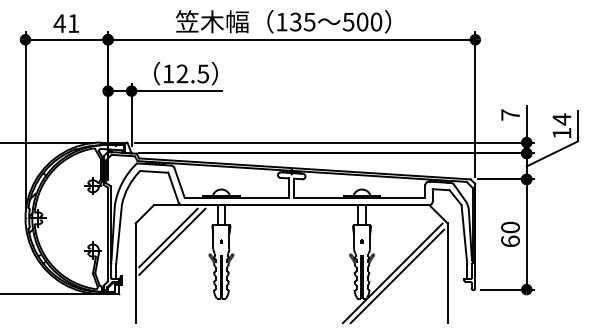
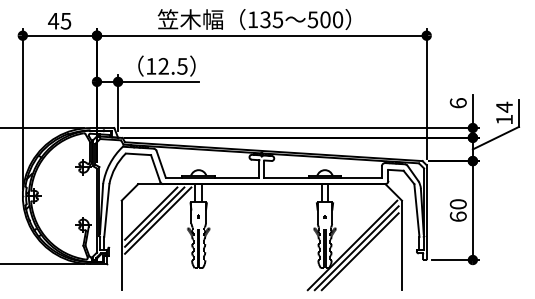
text: (73, 23) -> (65, 21), 41 -> 45
text: (510, 114) -> (458, 102), 7 -> 6
line: (176, 245) -> (158, 220), added
line: (401, 280) -> (360, 251), added

